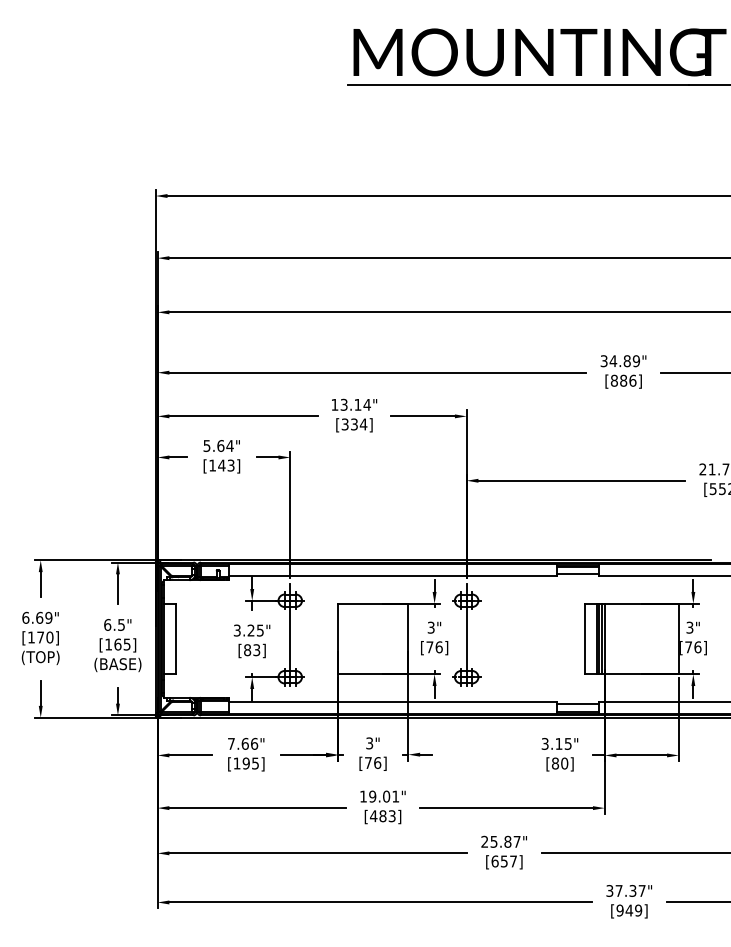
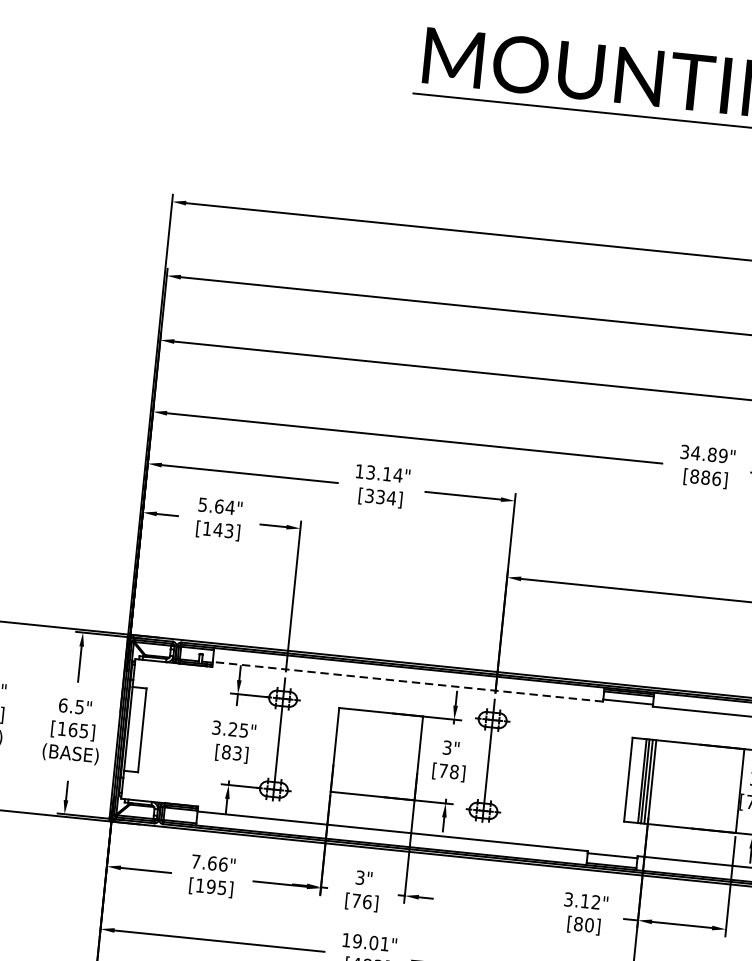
line: (392, 576) -> (407, 682), solid -> dashed
text: (438, 646) -> (453, 770), [76] -> [78]
text: (567, 743) -> (595, 901), 3.15" -> 3.12"

